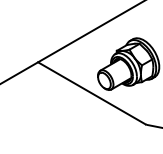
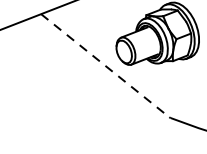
line: (92, 93) -> (106, 66), solid -> dashed

